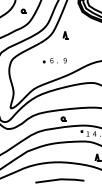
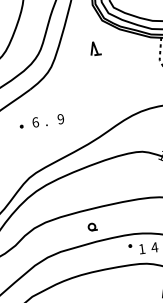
part: (65, 35) -> (94, 49), moved
part: (54, 60) -> (40, 121), moved

